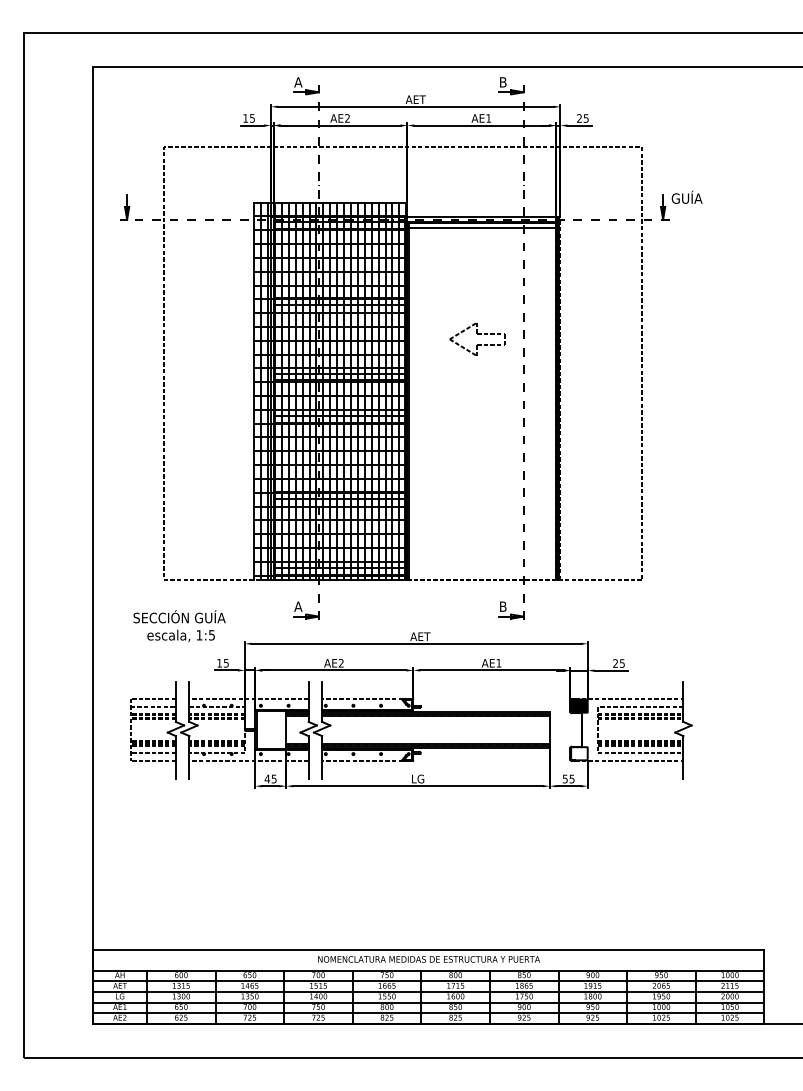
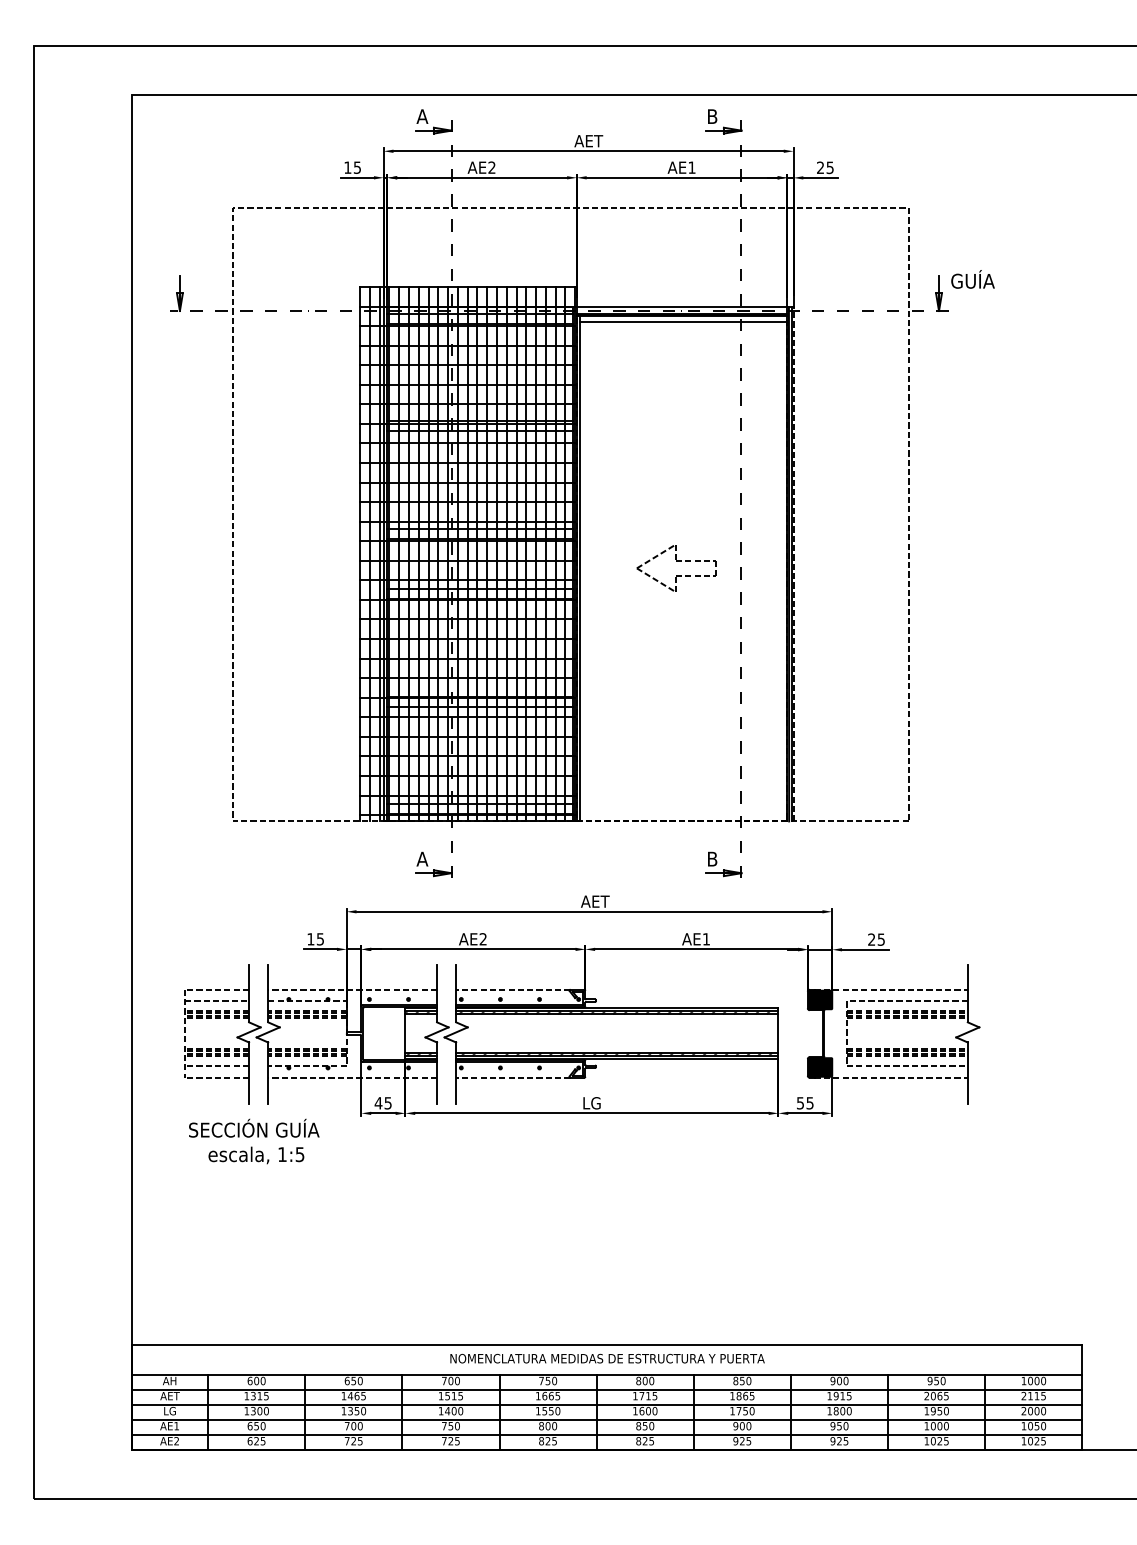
part: (477, 338) -> (676, 567), moved
text: (179, 625) -> (254, 1140), moved
fill: (579, 753) -> (820, 1067), added

